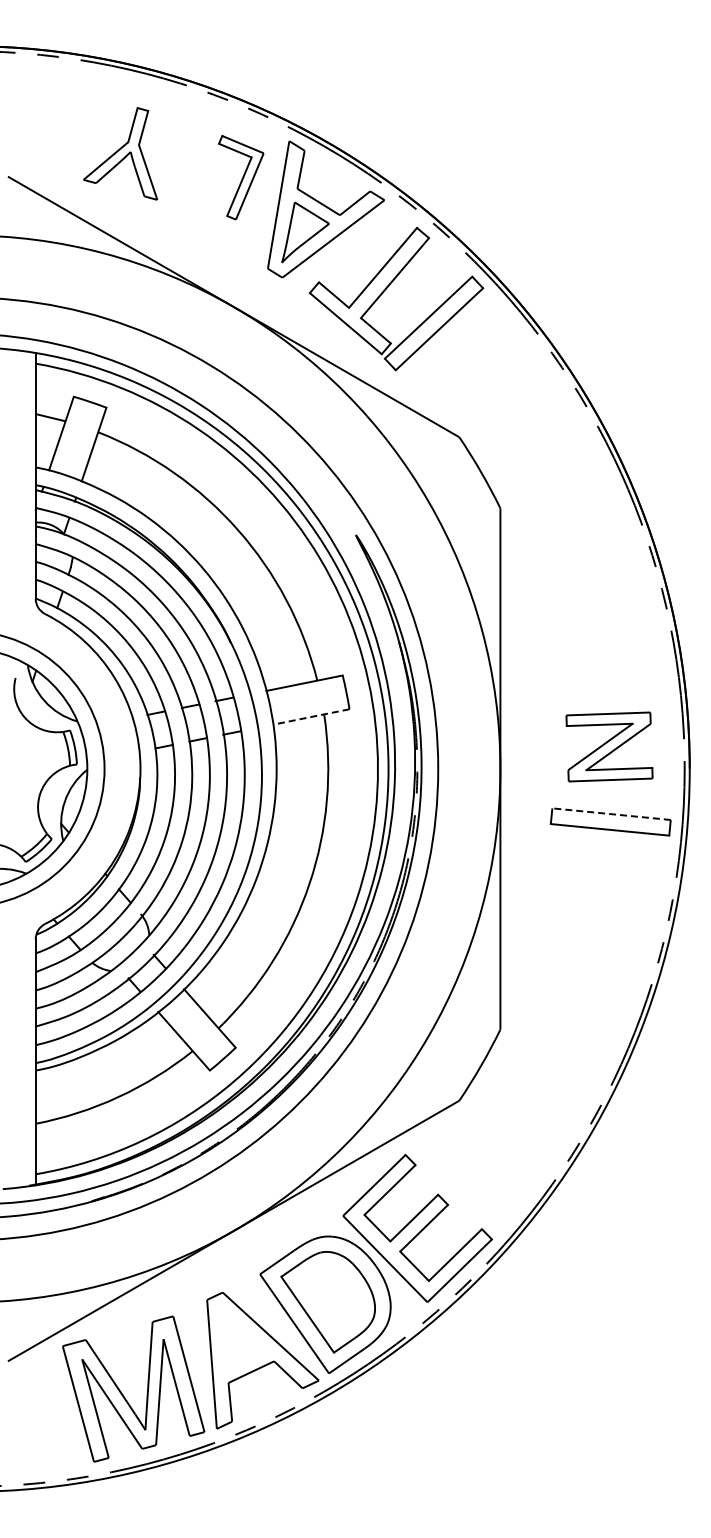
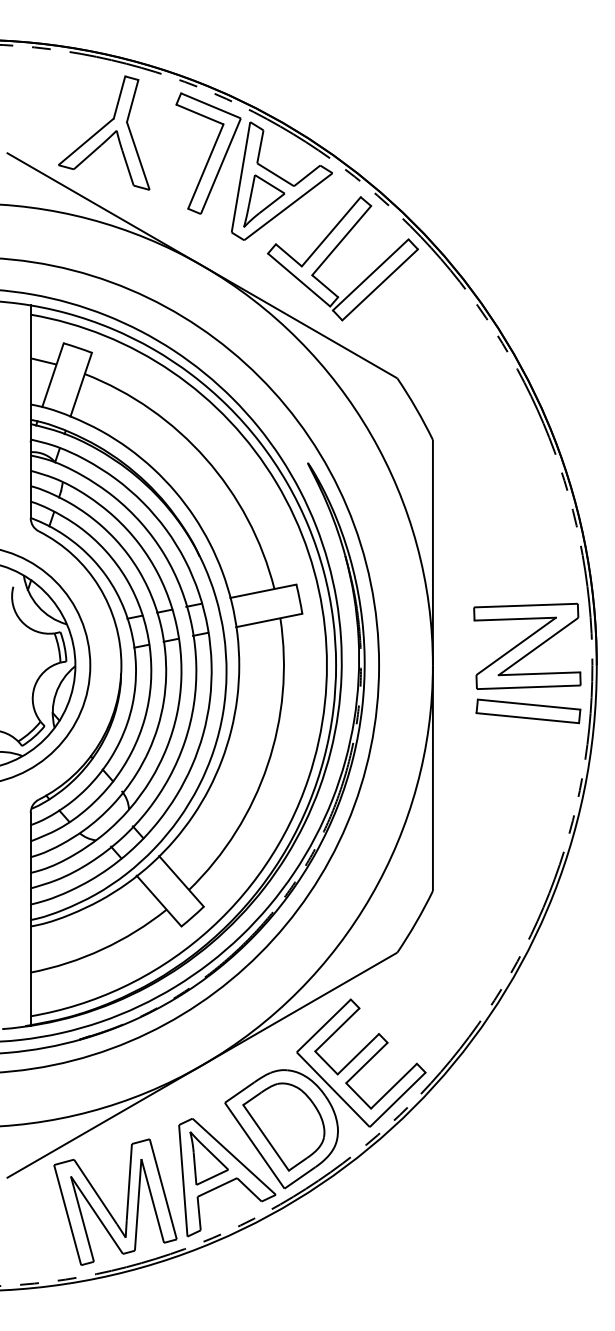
part: (120, 153) -> (104, 132), size x1.43
part: (241, 177) -> (208, 153), size x1.67
line: (311, 717) -> (269, 620), dashed -> solid
part: (609, 746) -> (527, 646), size x1.43
line: (611, 814) -> (529, 704), dashed -> solid
part: (241, 1338) -> (208, 1158), added

